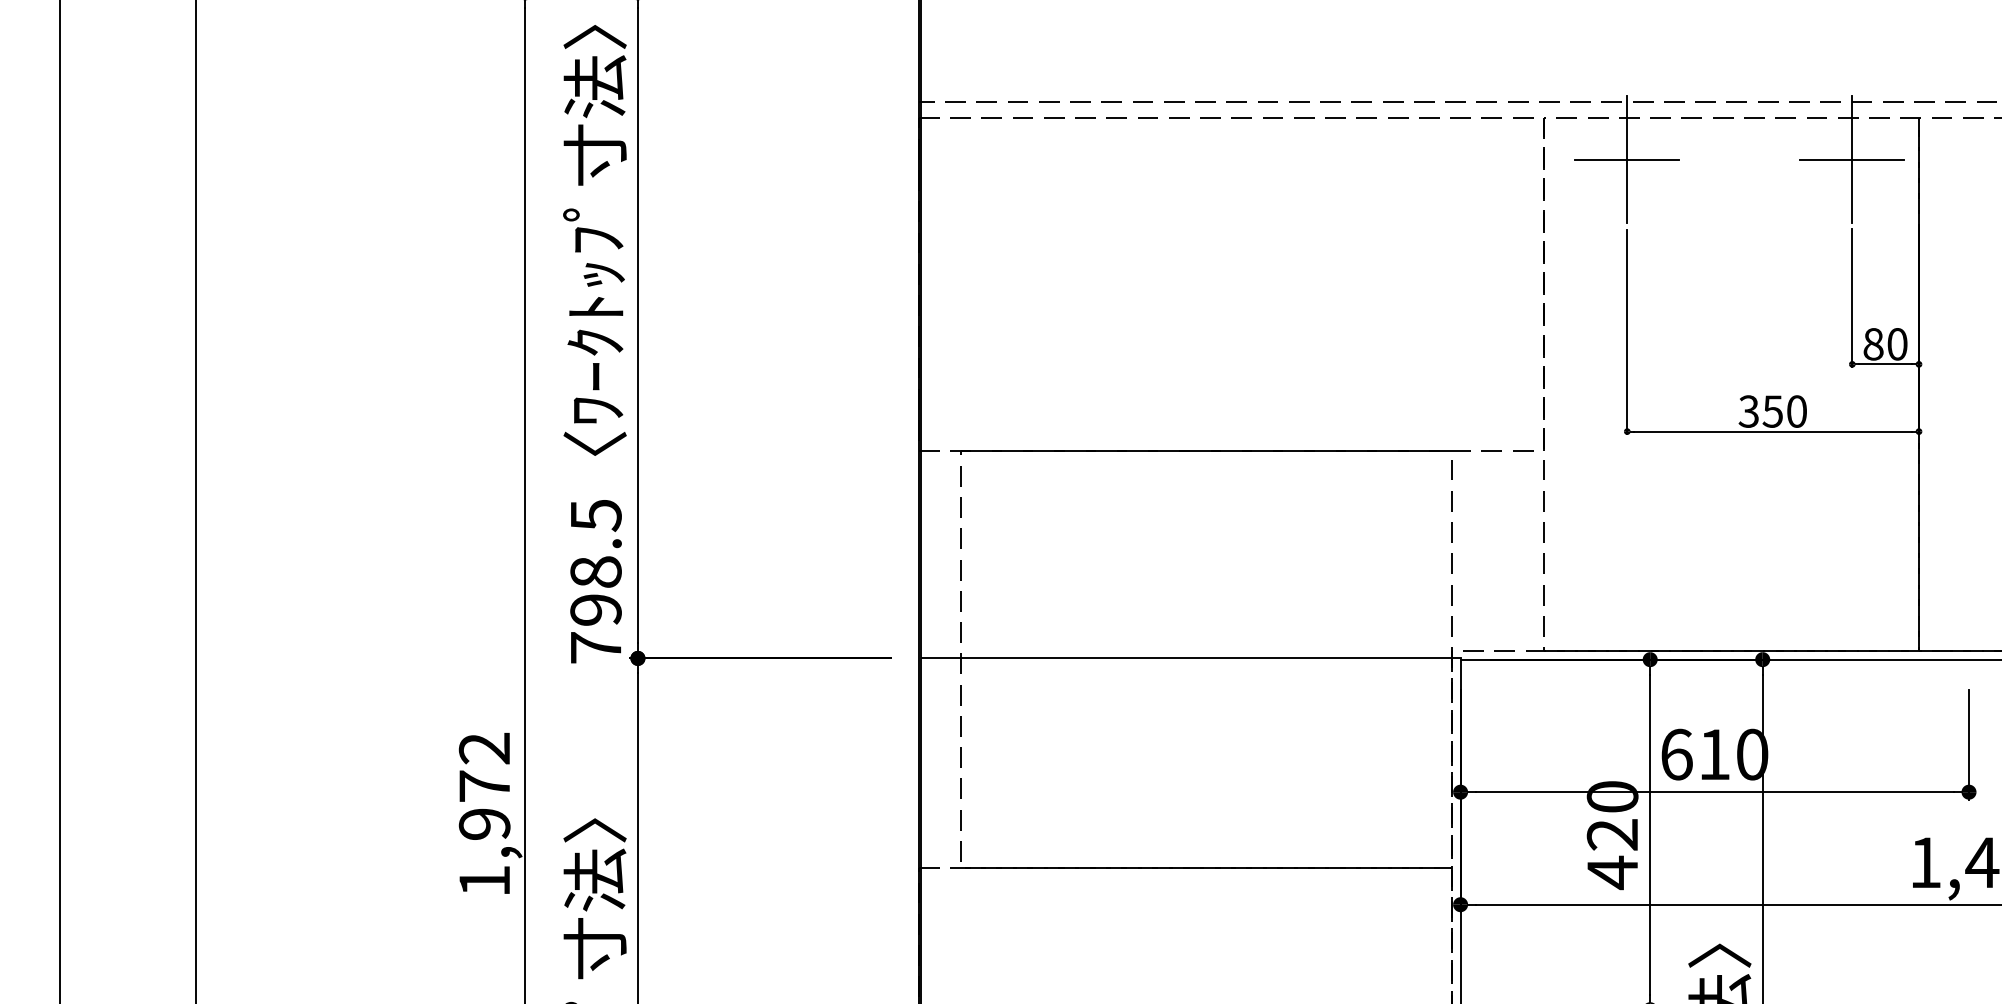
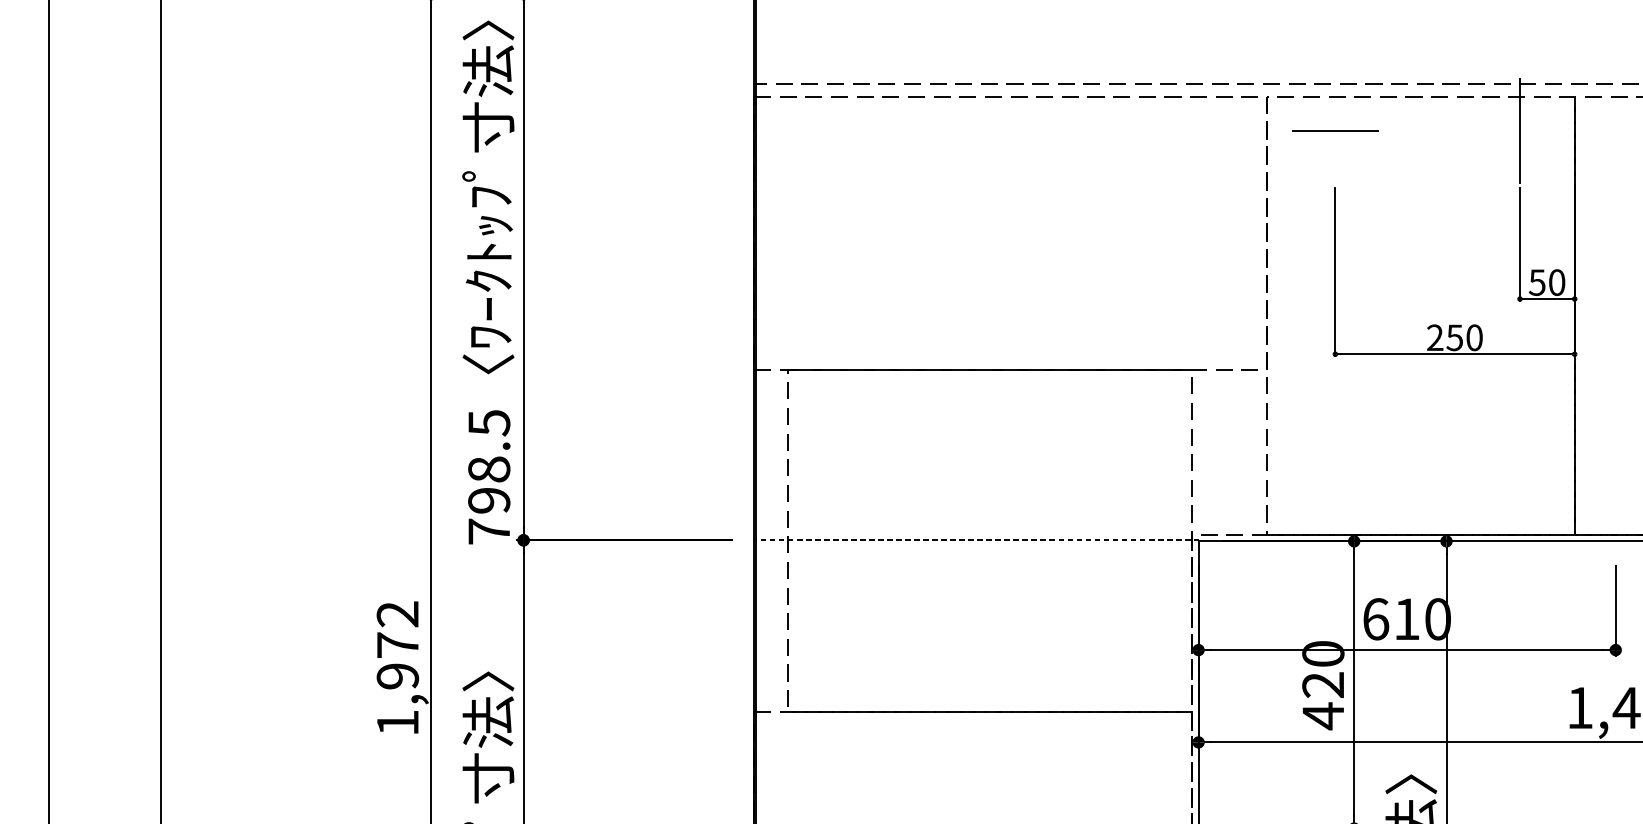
line: (1627, 159) -> (1335, 130), removed
line: (1852, 159) -> (1520, 130), removed
text: (1873, 344) -> (1537, 282), 80 -> 50
text: (1748, 411) -> (1434, 337), 350 -> 250
line: (1191, 658) -> (977, 540), solid -> dashed

